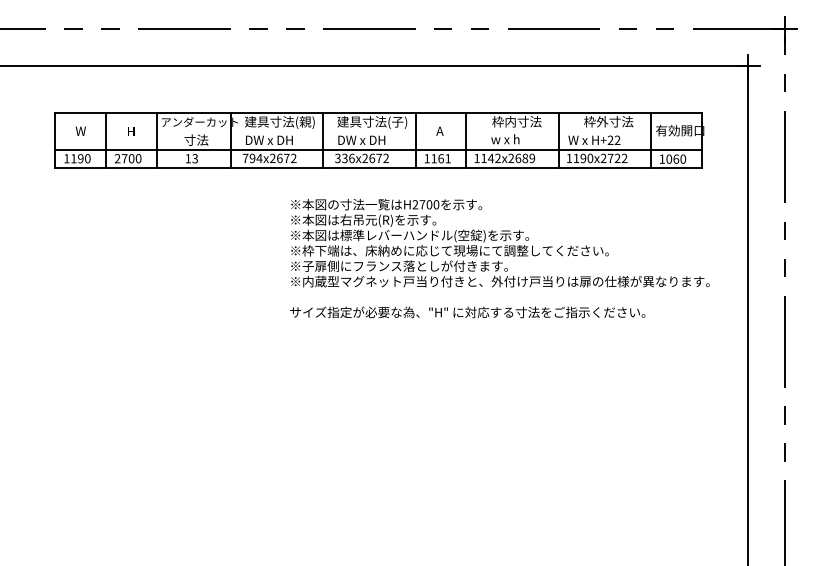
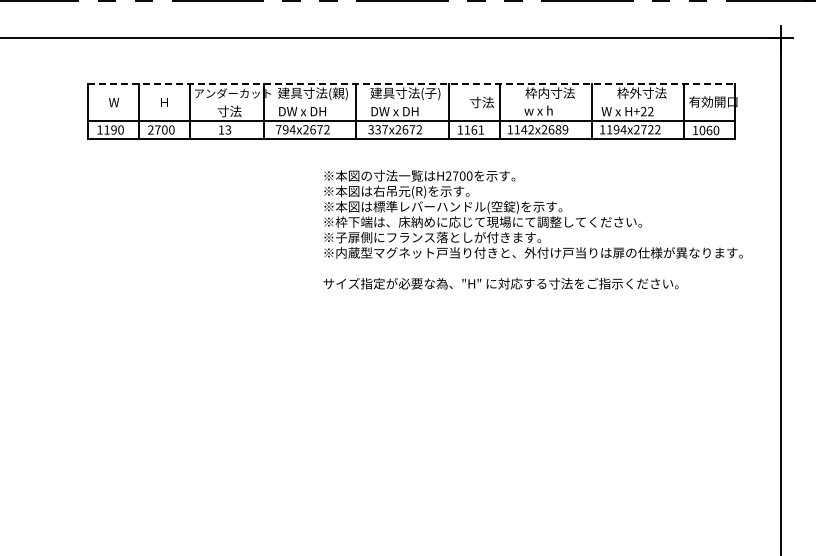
line: (379, 112) -> (412, 83), solid -> dashed
text: (448, 130) -> (481, 101), A -> 寸法
text: (351, 158) -> (384, 129), 336x2672 -> 337x2672
text: (590, 158) -> (623, 129), 1190x2722 -> 1194x2722

